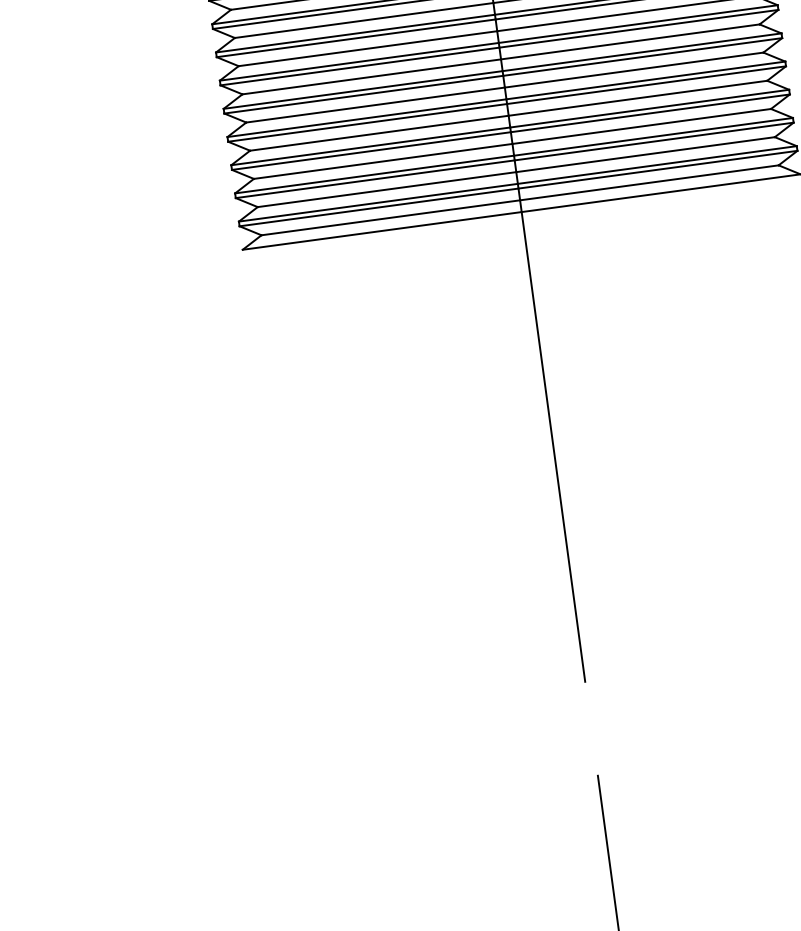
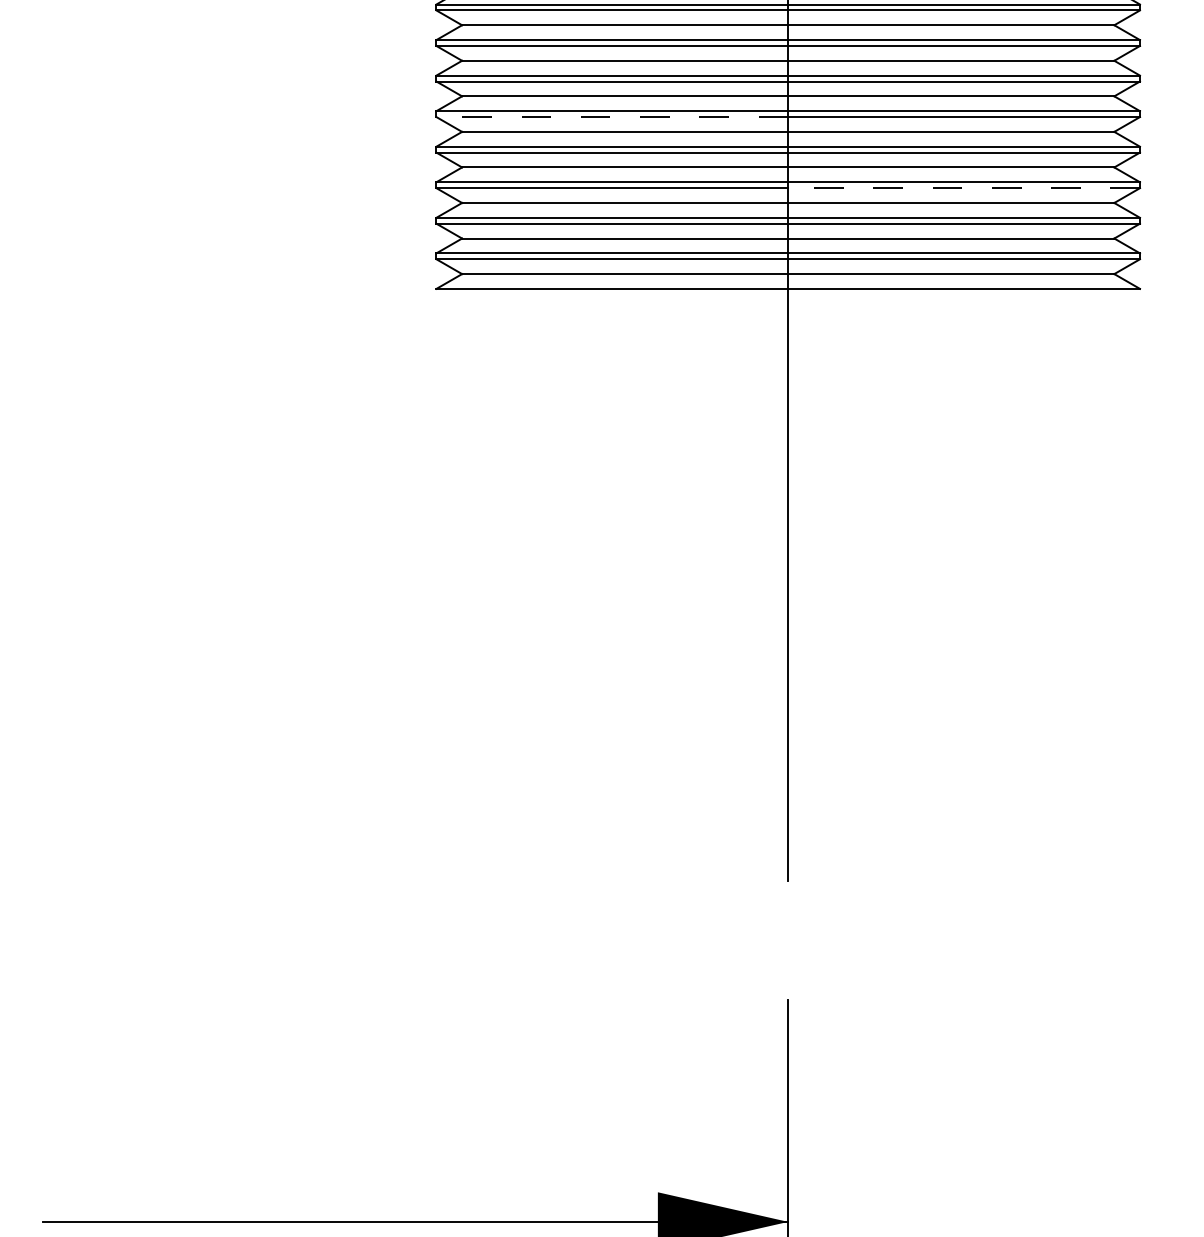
line: (363, 95) -> (612, 117), solid -> dashed
line: (650, 113) -> (964, 188), solid -> dashed

